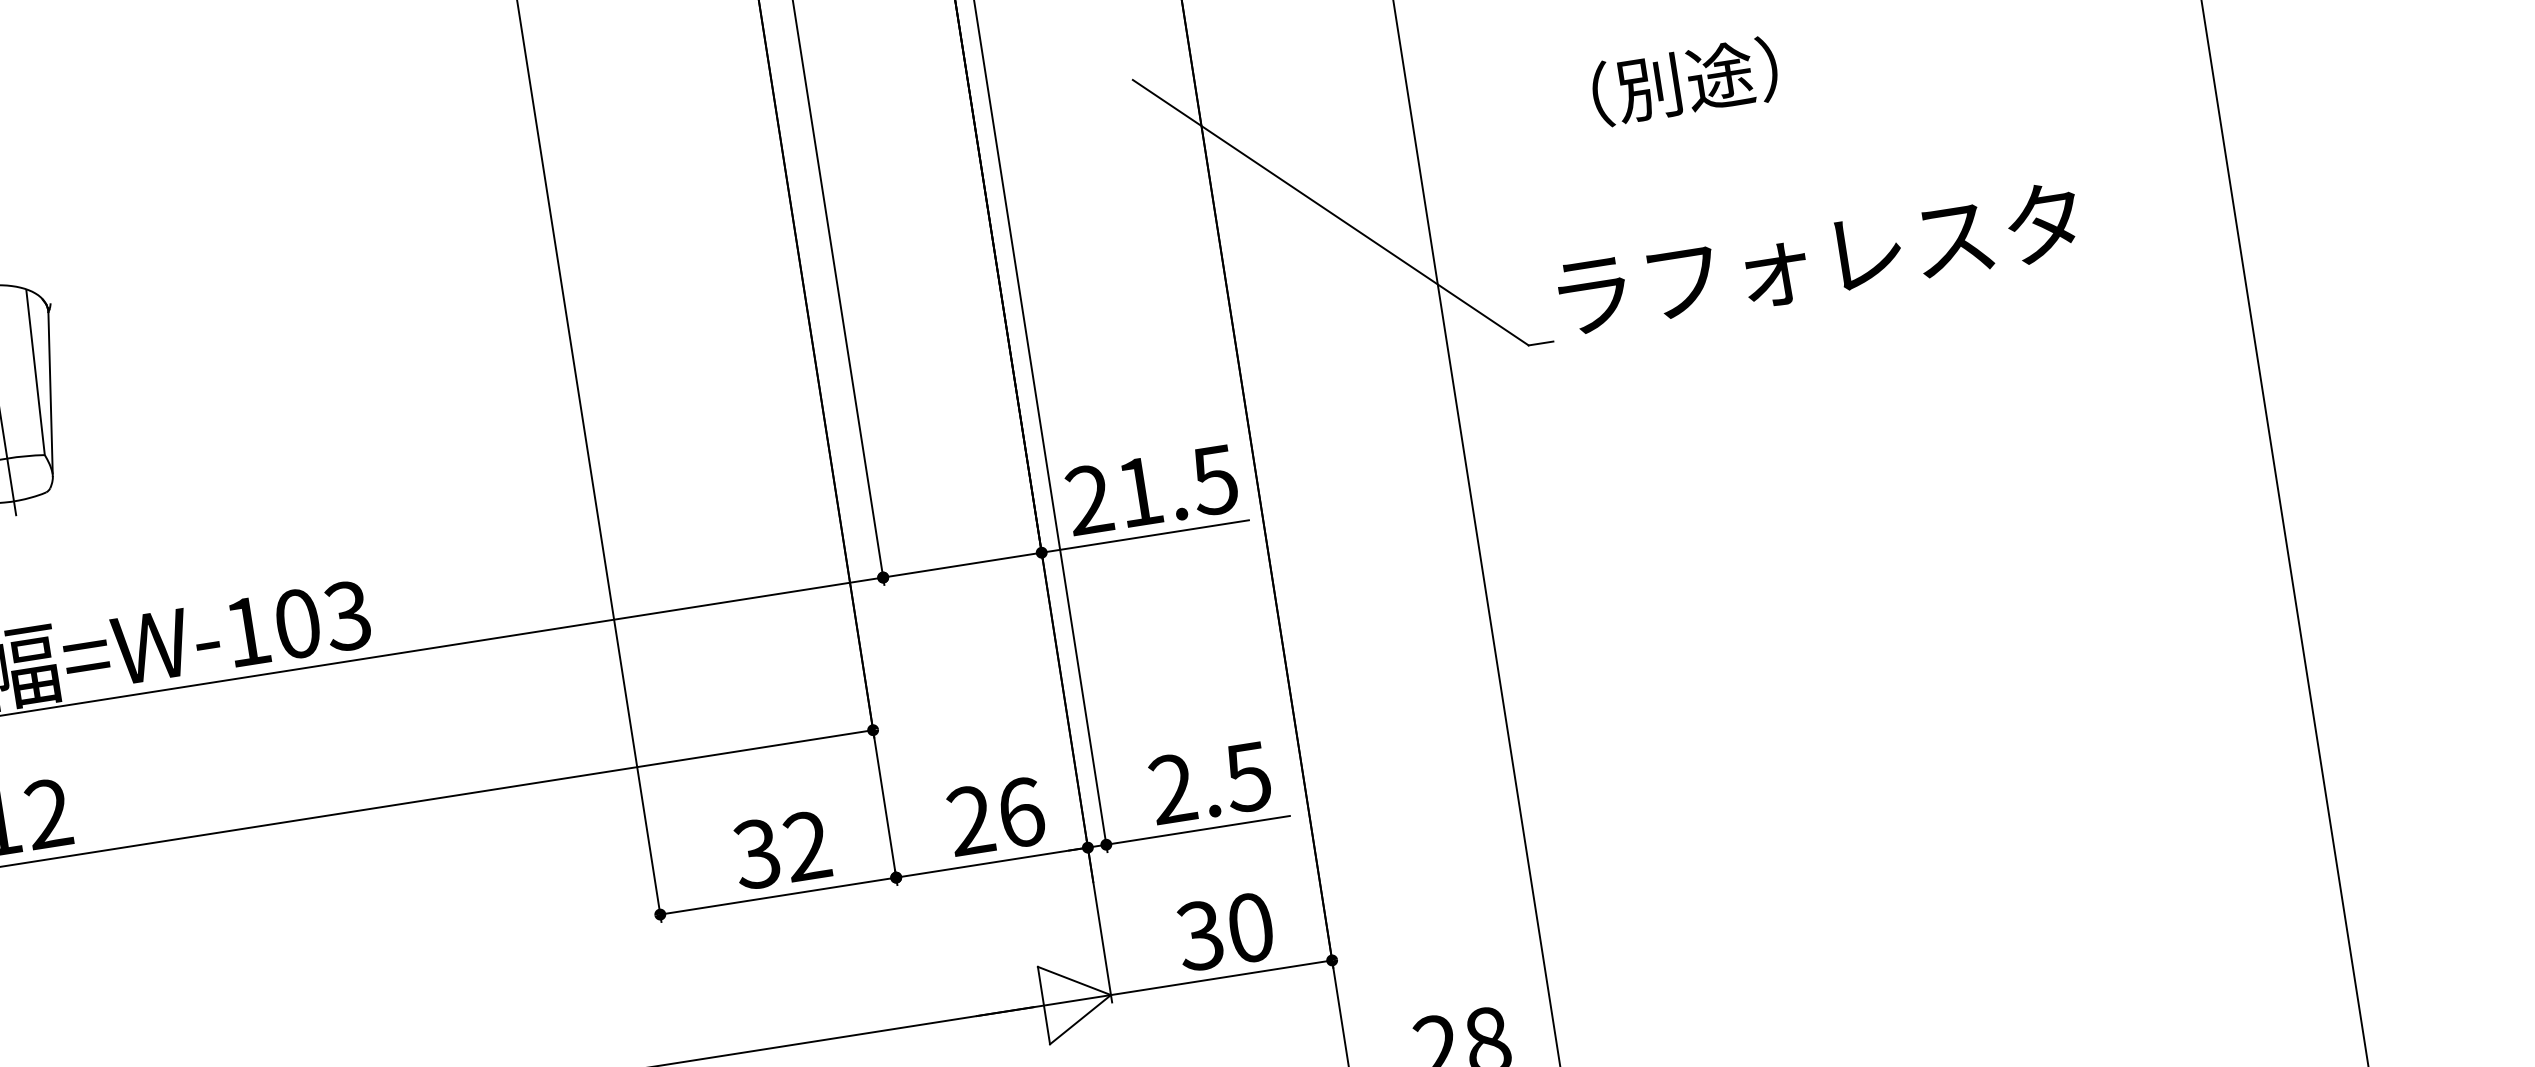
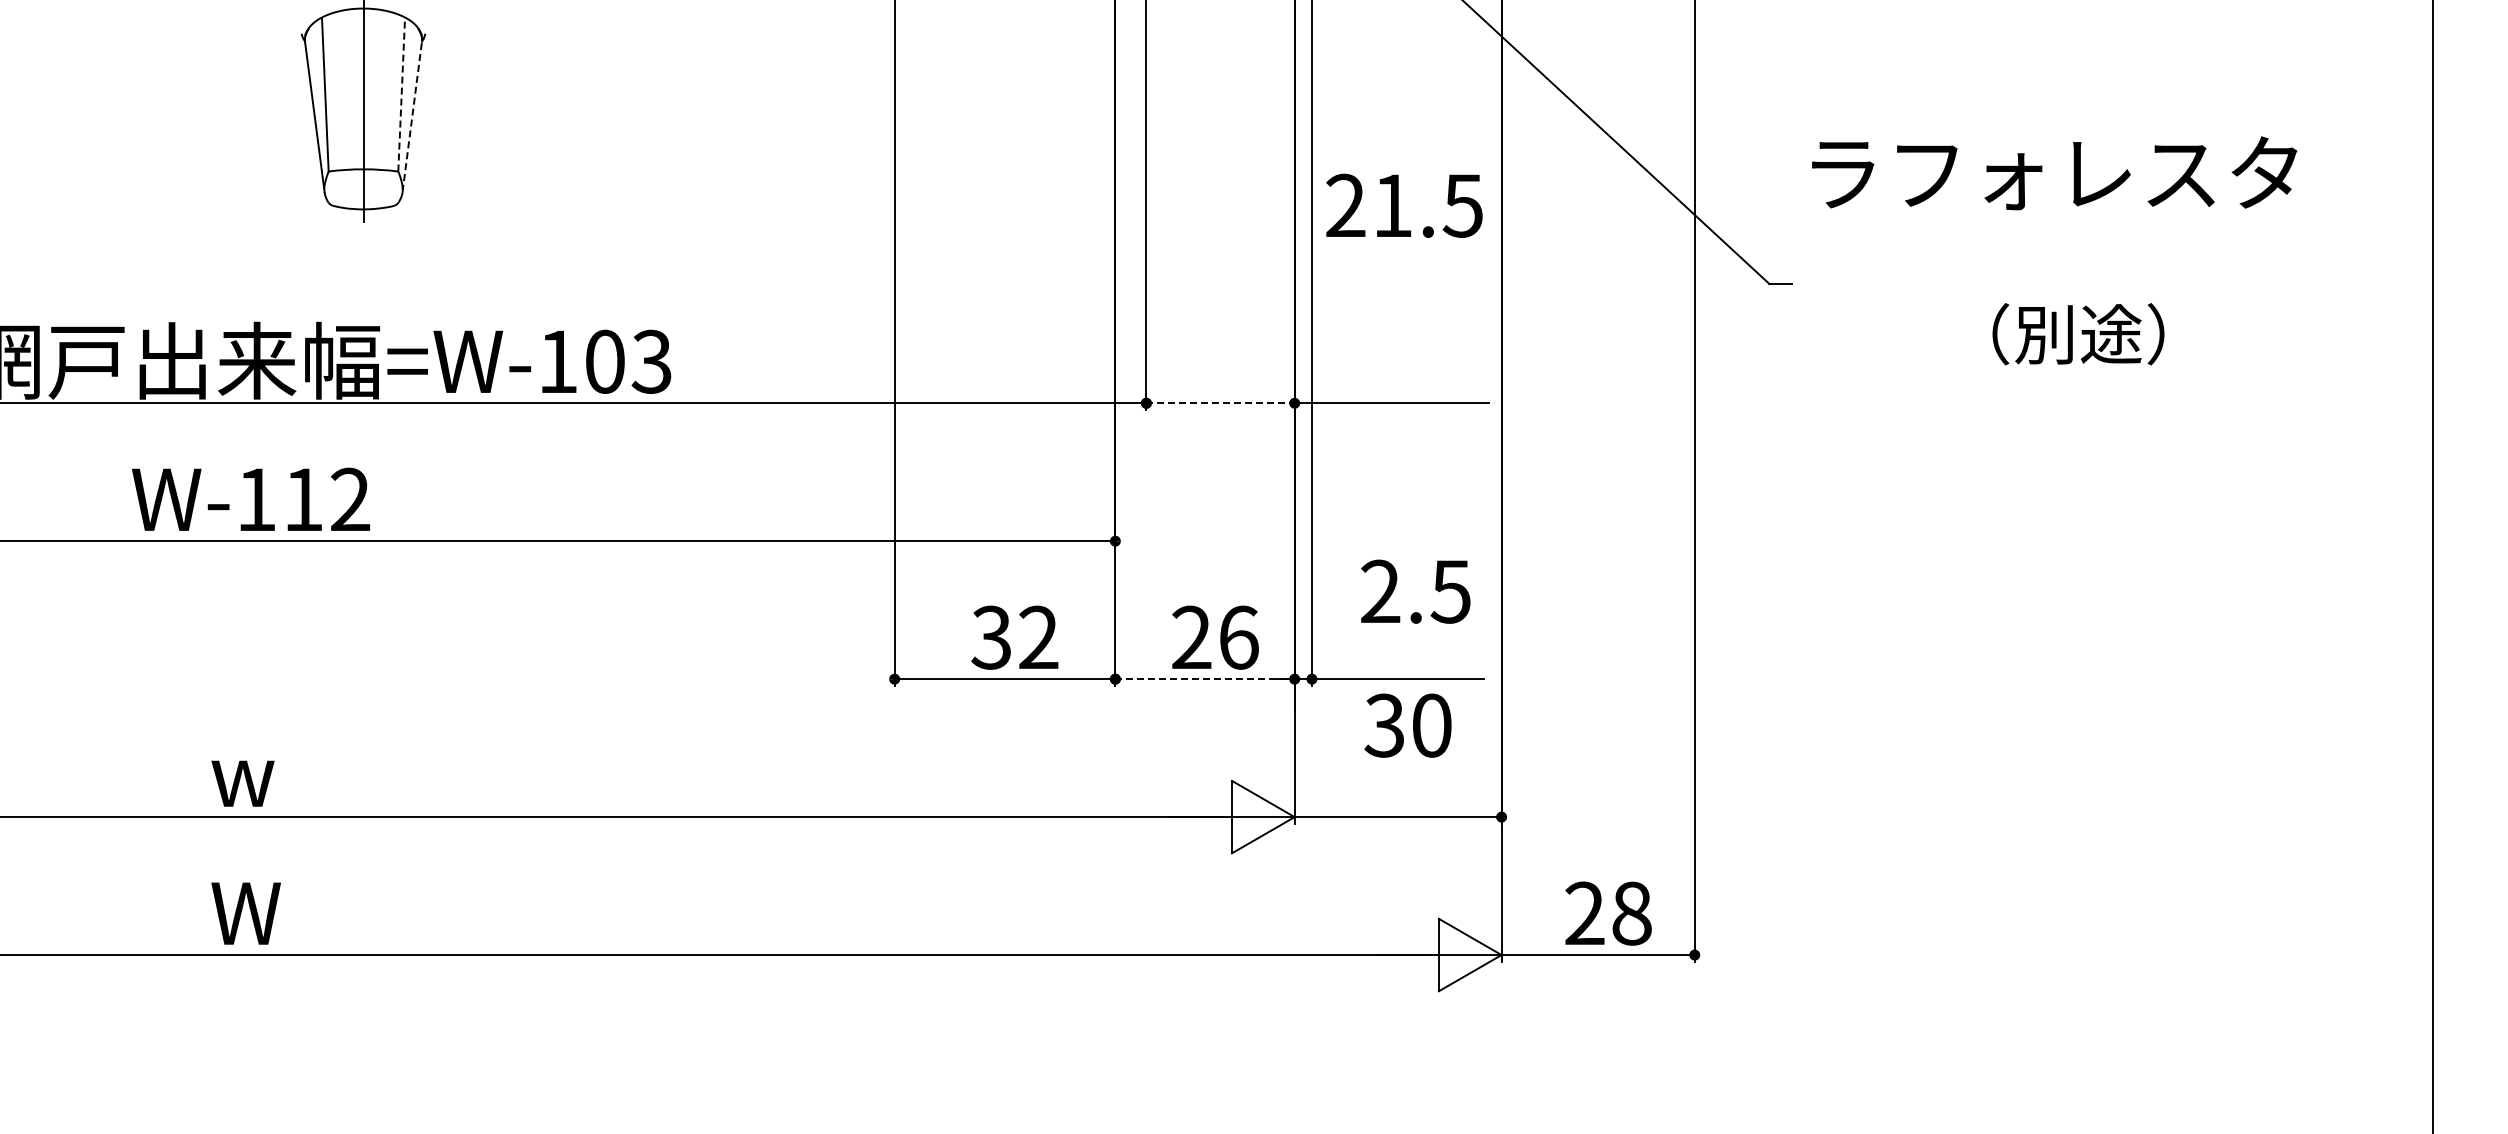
text: (1685, 82) -> (2078, 334), moved
text: (1819, 259) -> (2054, 173), moved
line: (35, 372) -> (401, 94), solid -> dashed
line: (50, 393) -> (412, 116), solid -> dashed
text: (1152, 489) -> (1404, 205), moved
line: (963, 565) -> (1221, 403), solid -> dashed
text: (1210, 782) -> (1415, 591), moved
line: (992, 862) -> (1205, 679), solid -> dashed
text: (1224, 931) -> (1407, 725), moved

